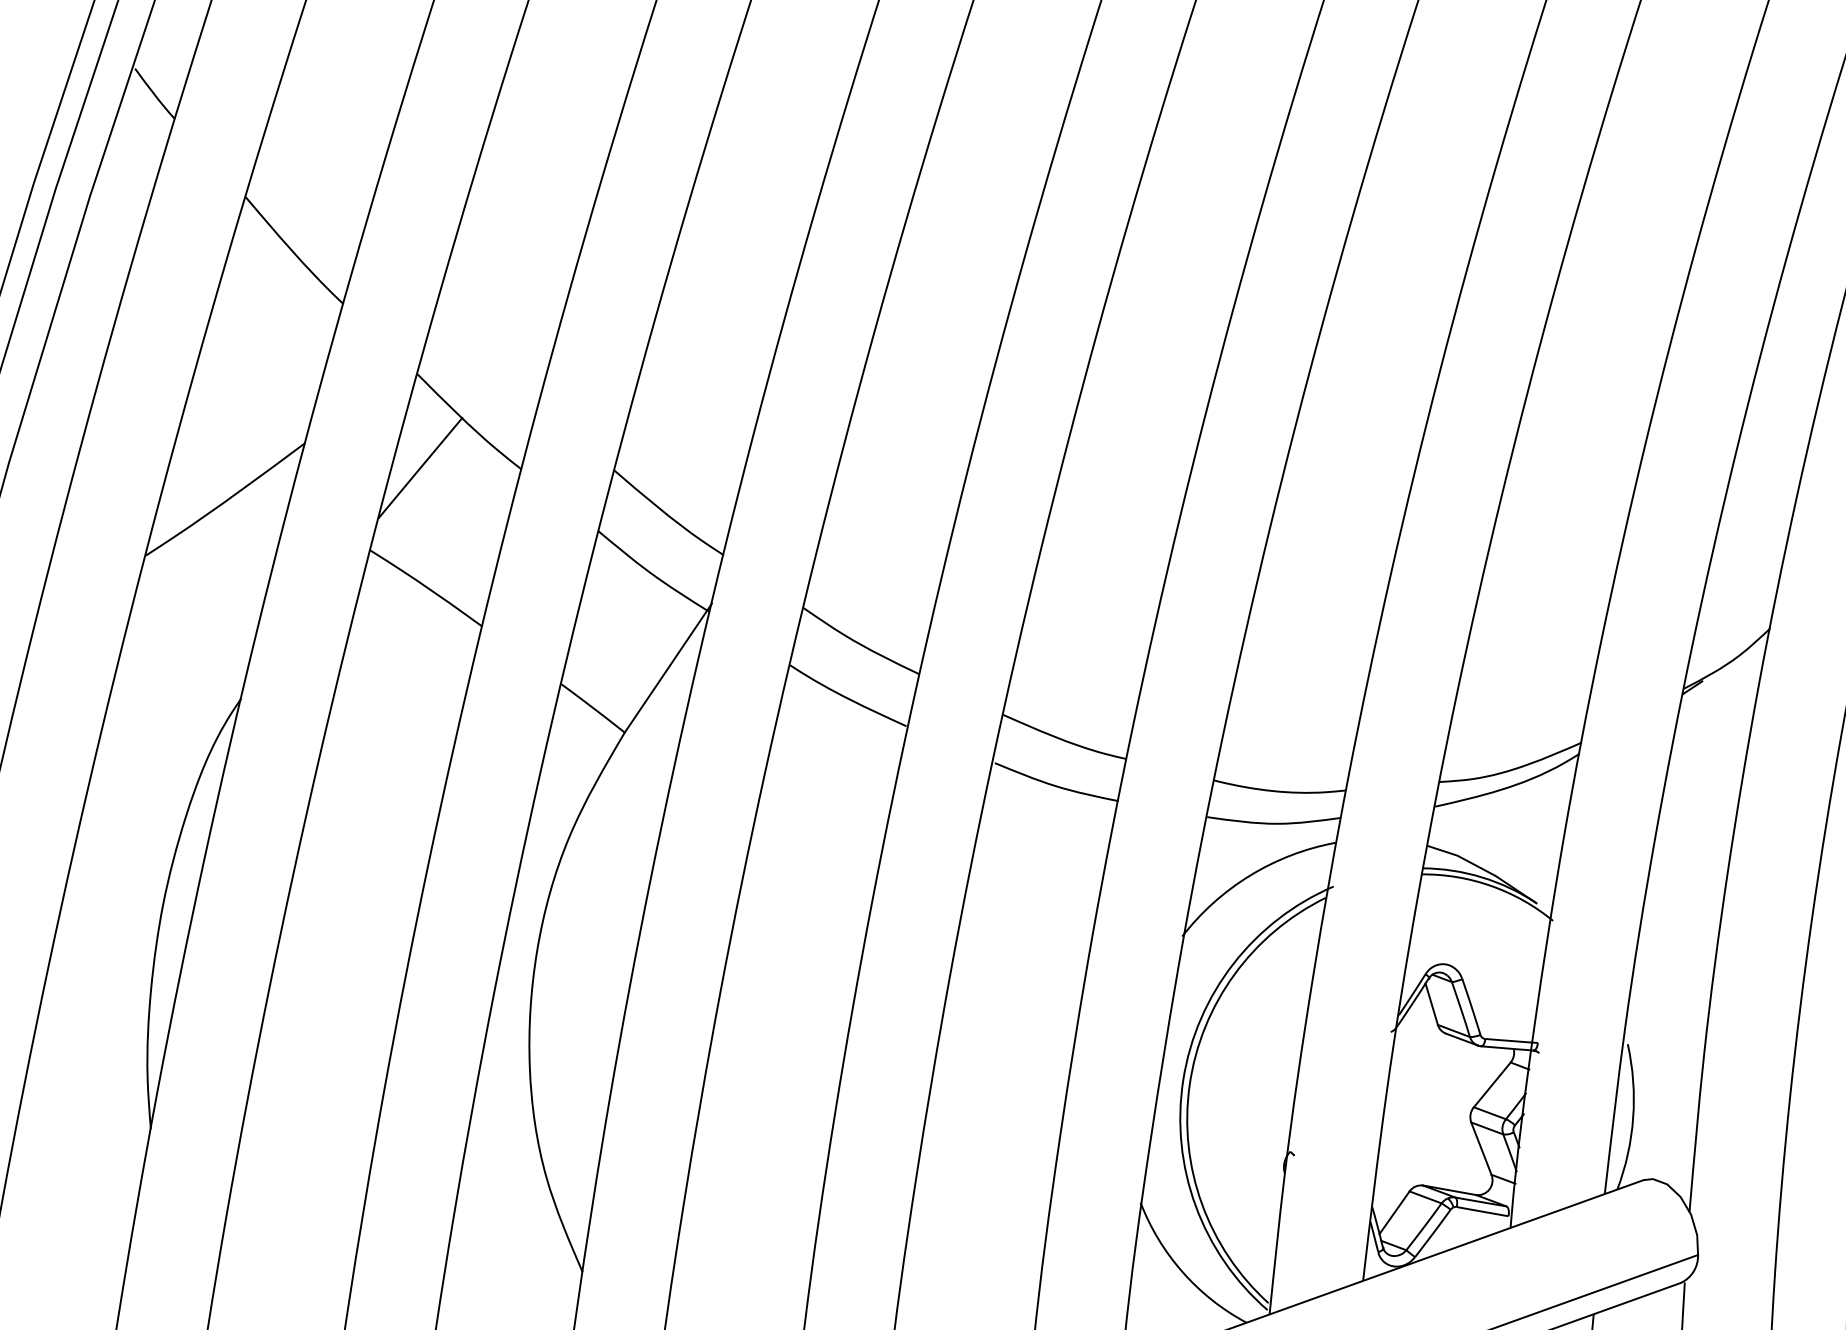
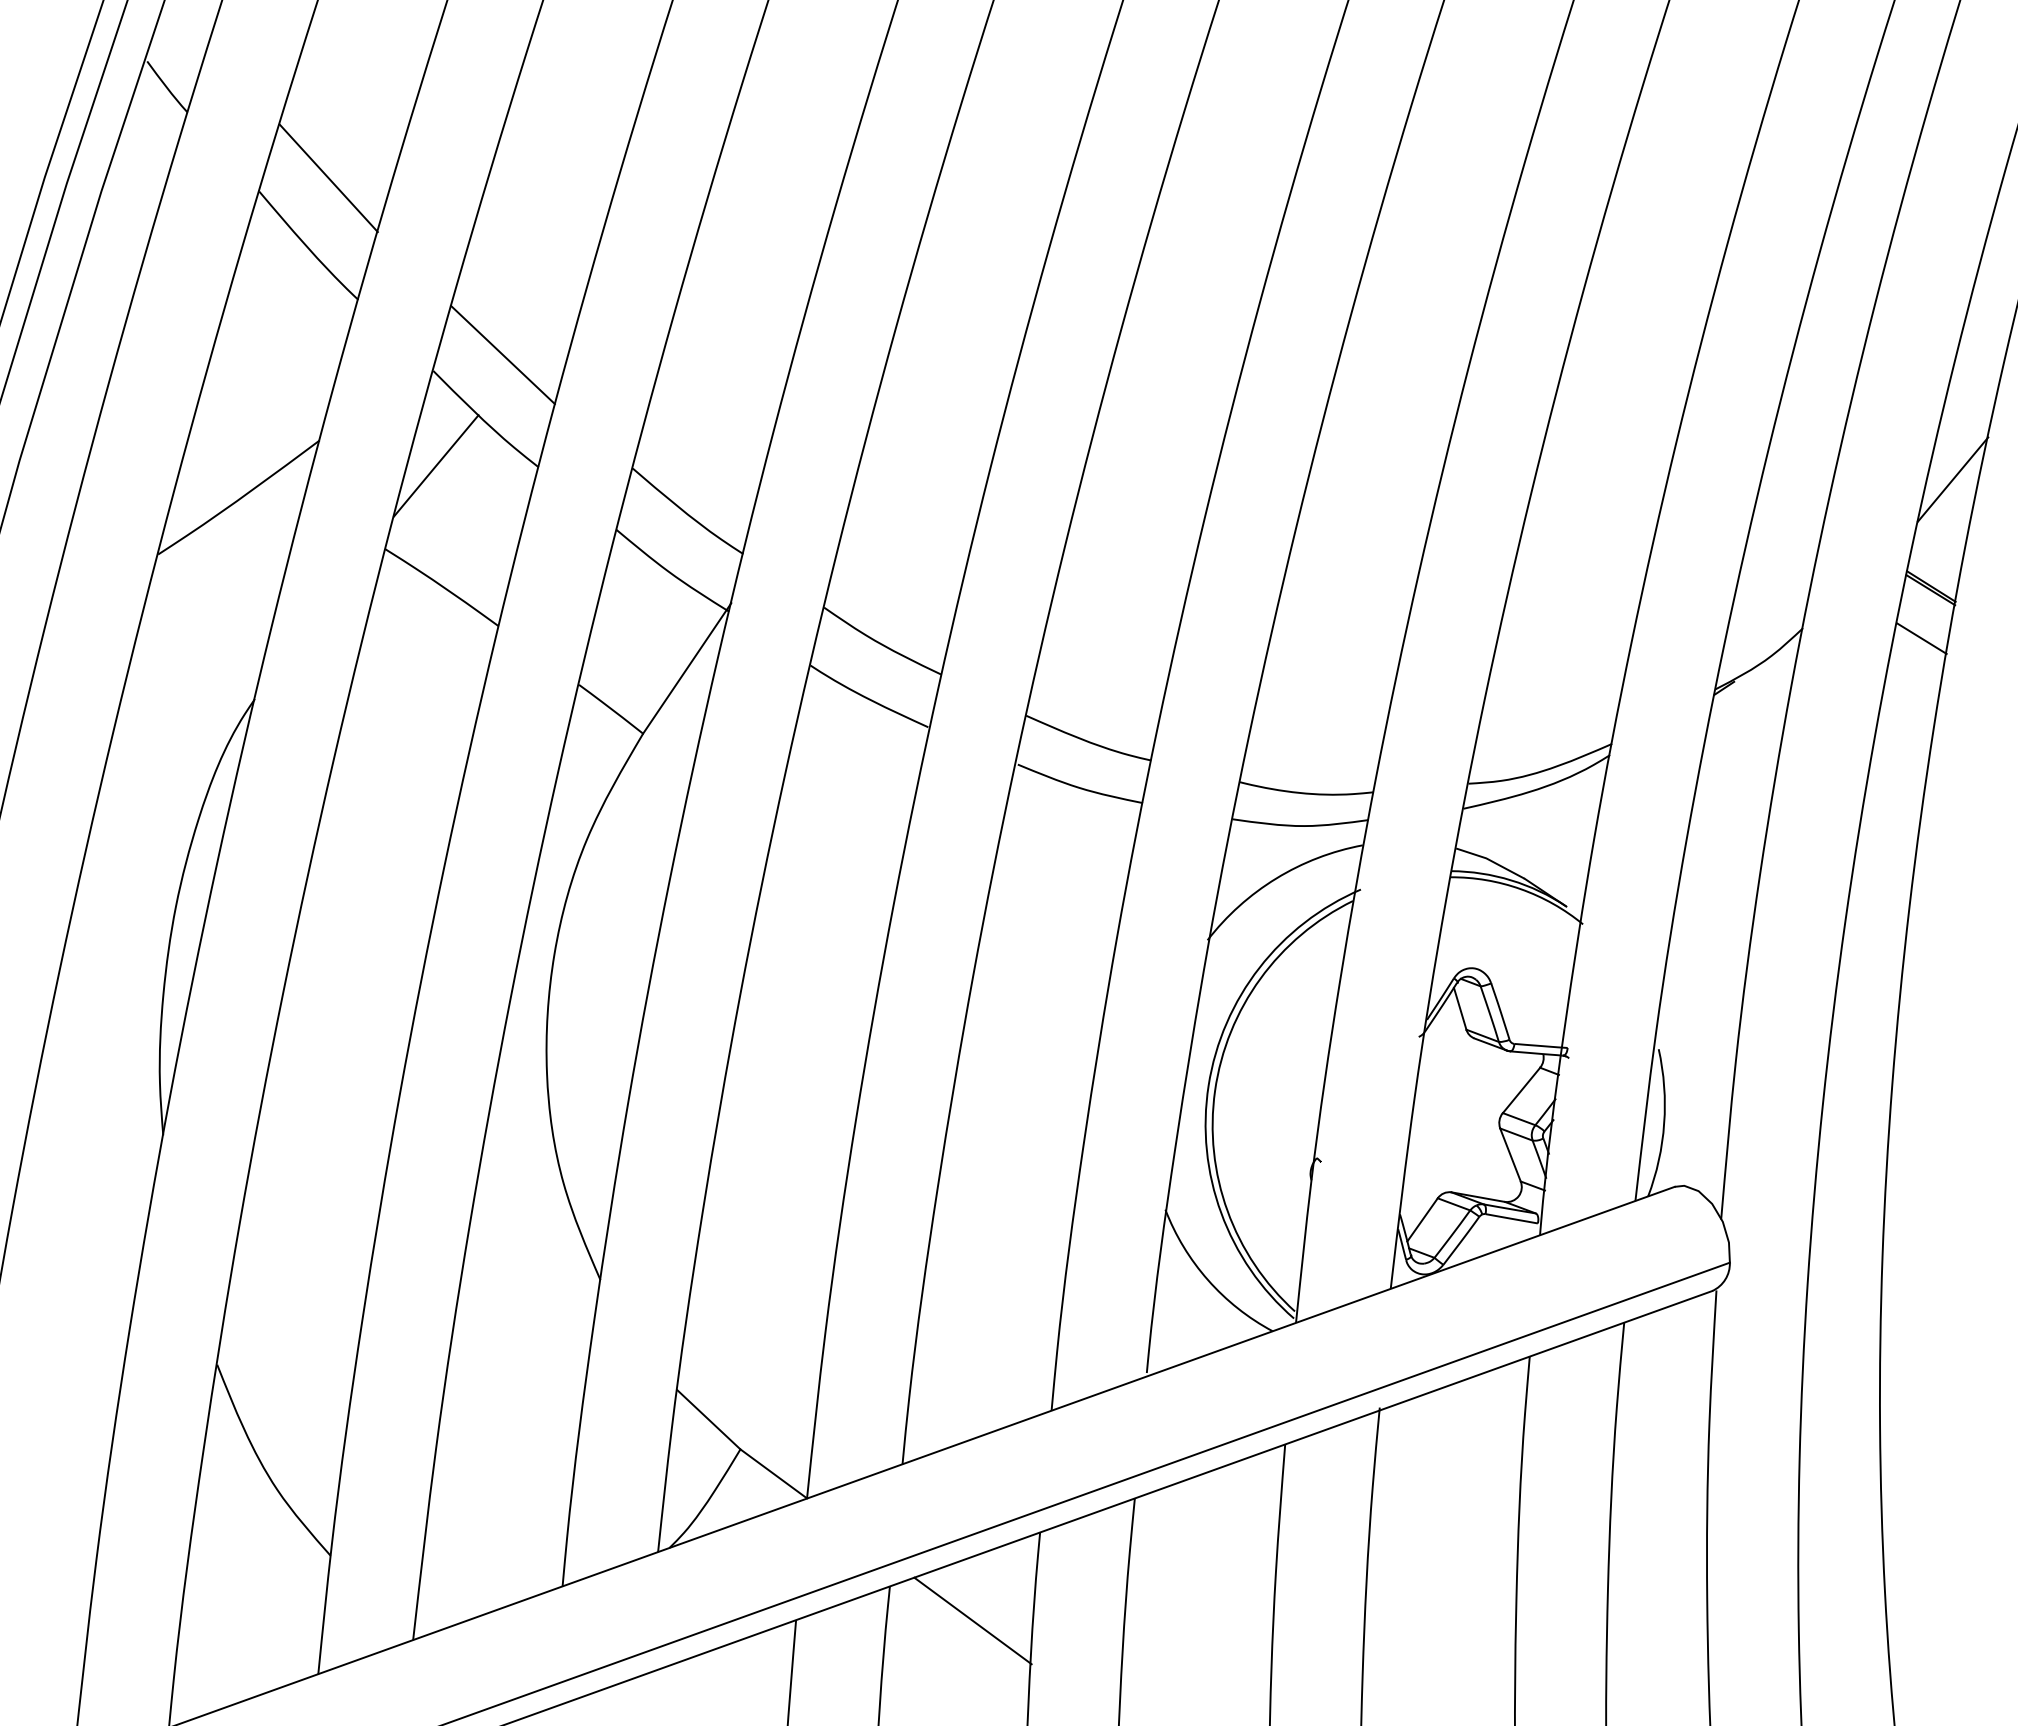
line: (314, 184) -> (328, 178), added
line: (485, 358) -> (502, 354), added

